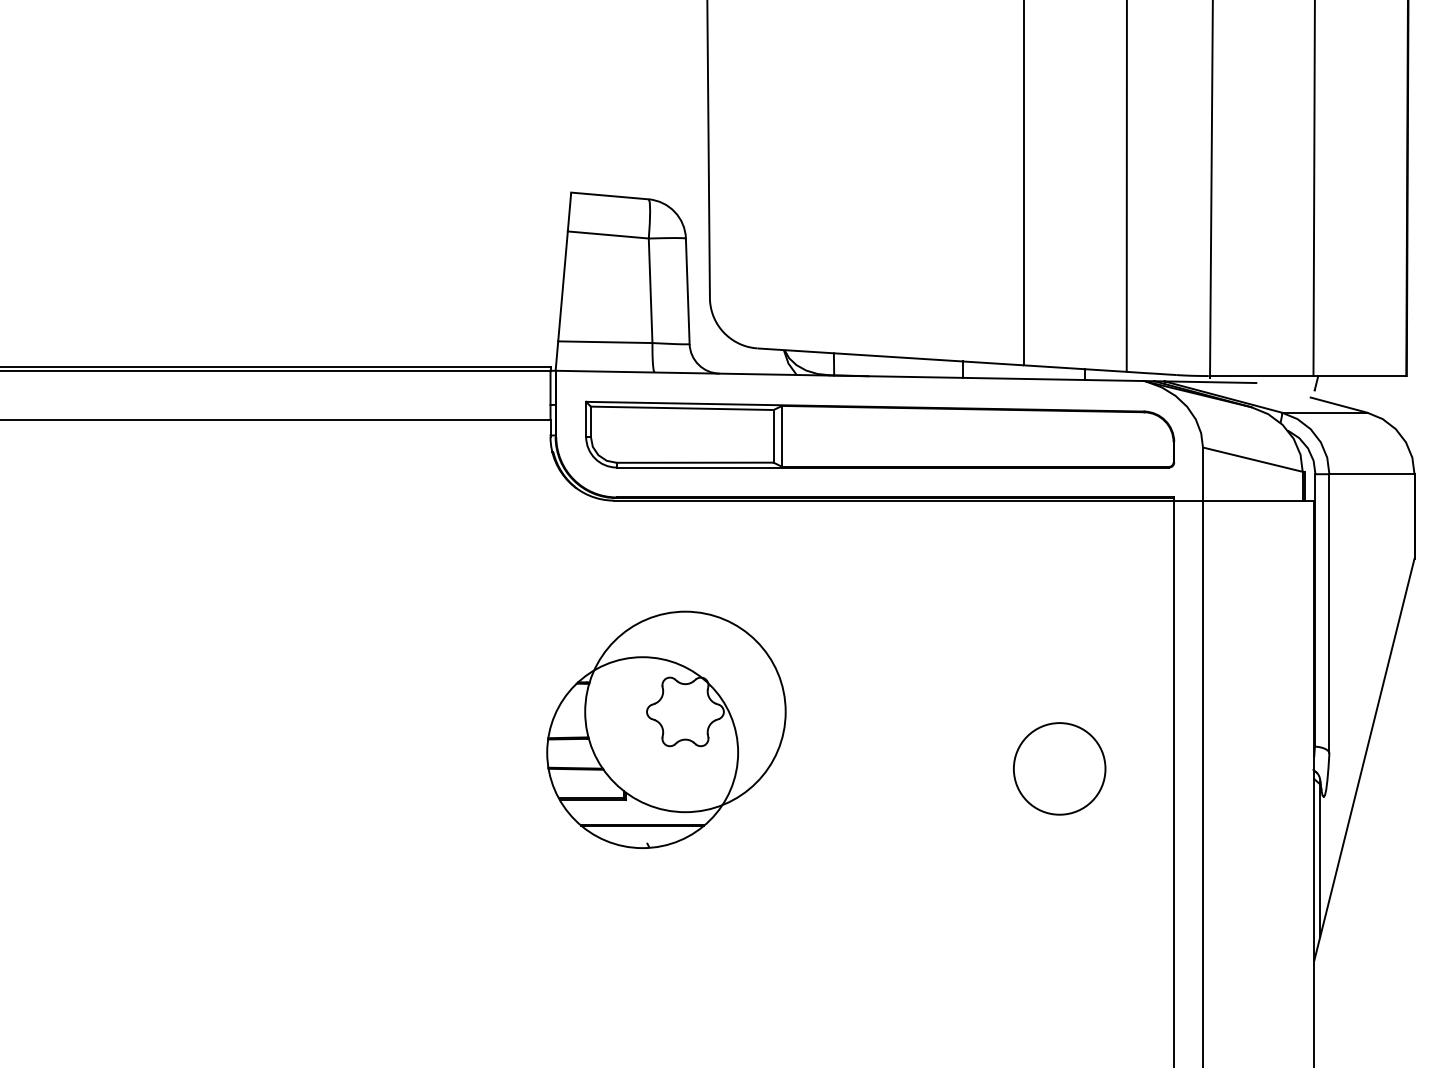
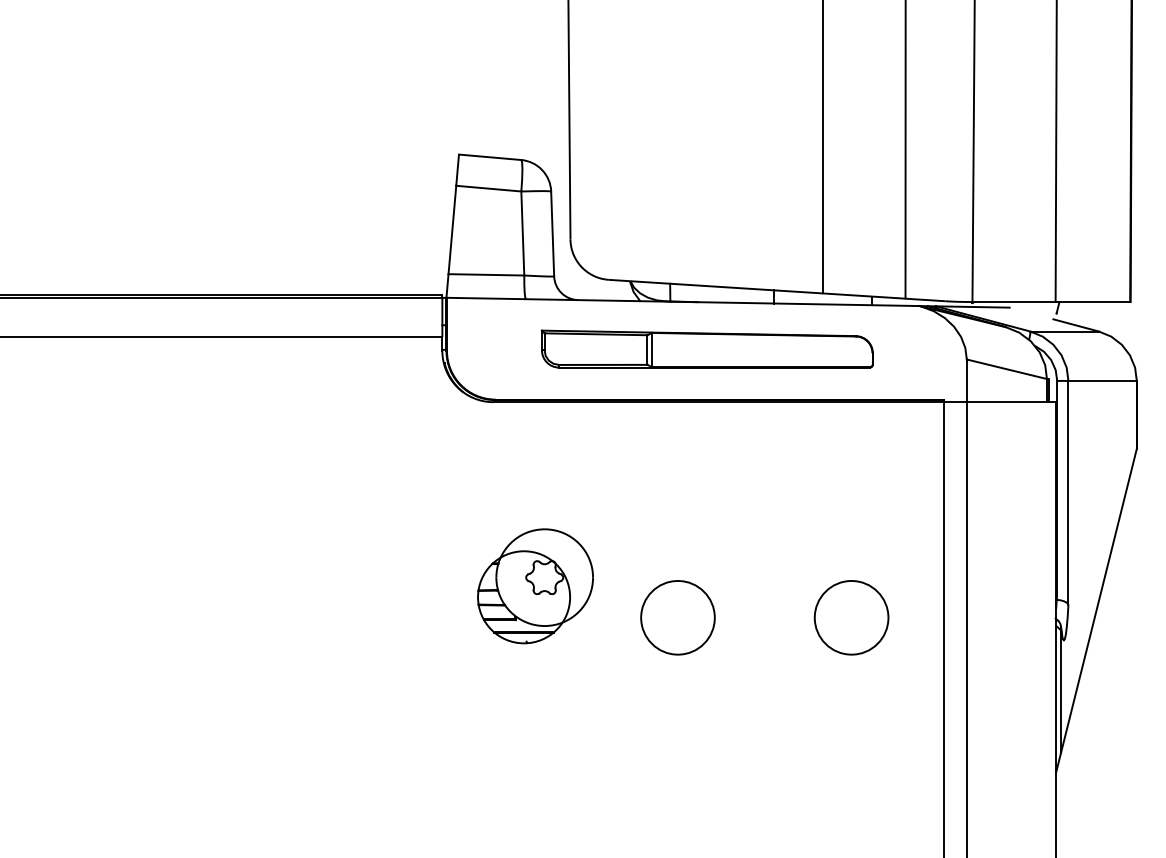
part: (880, 434) -> (707, 349), size x0.7
part: (666, 729) -> (535, 586), size x0.6
circle: (843, 768) -> (677, 617), added

